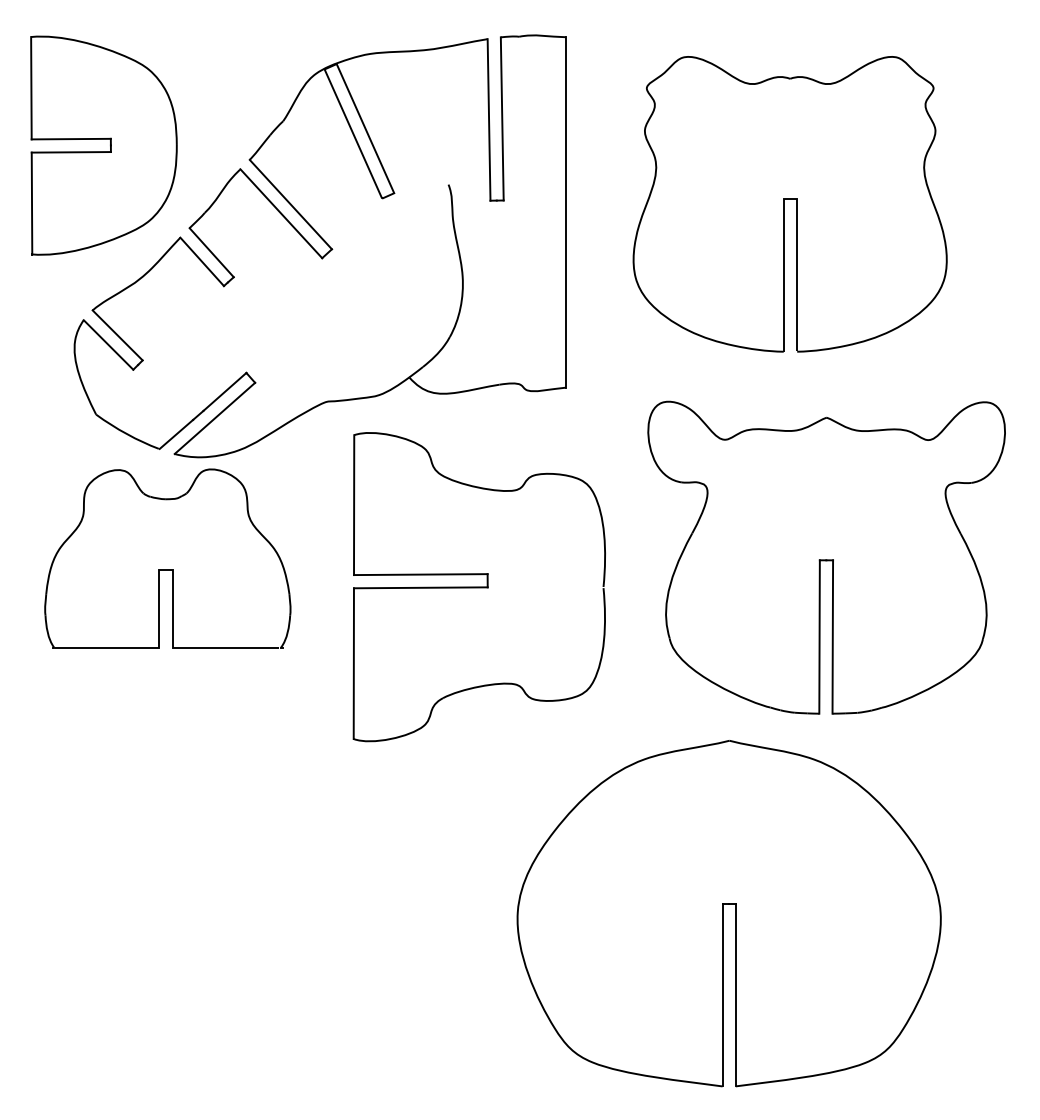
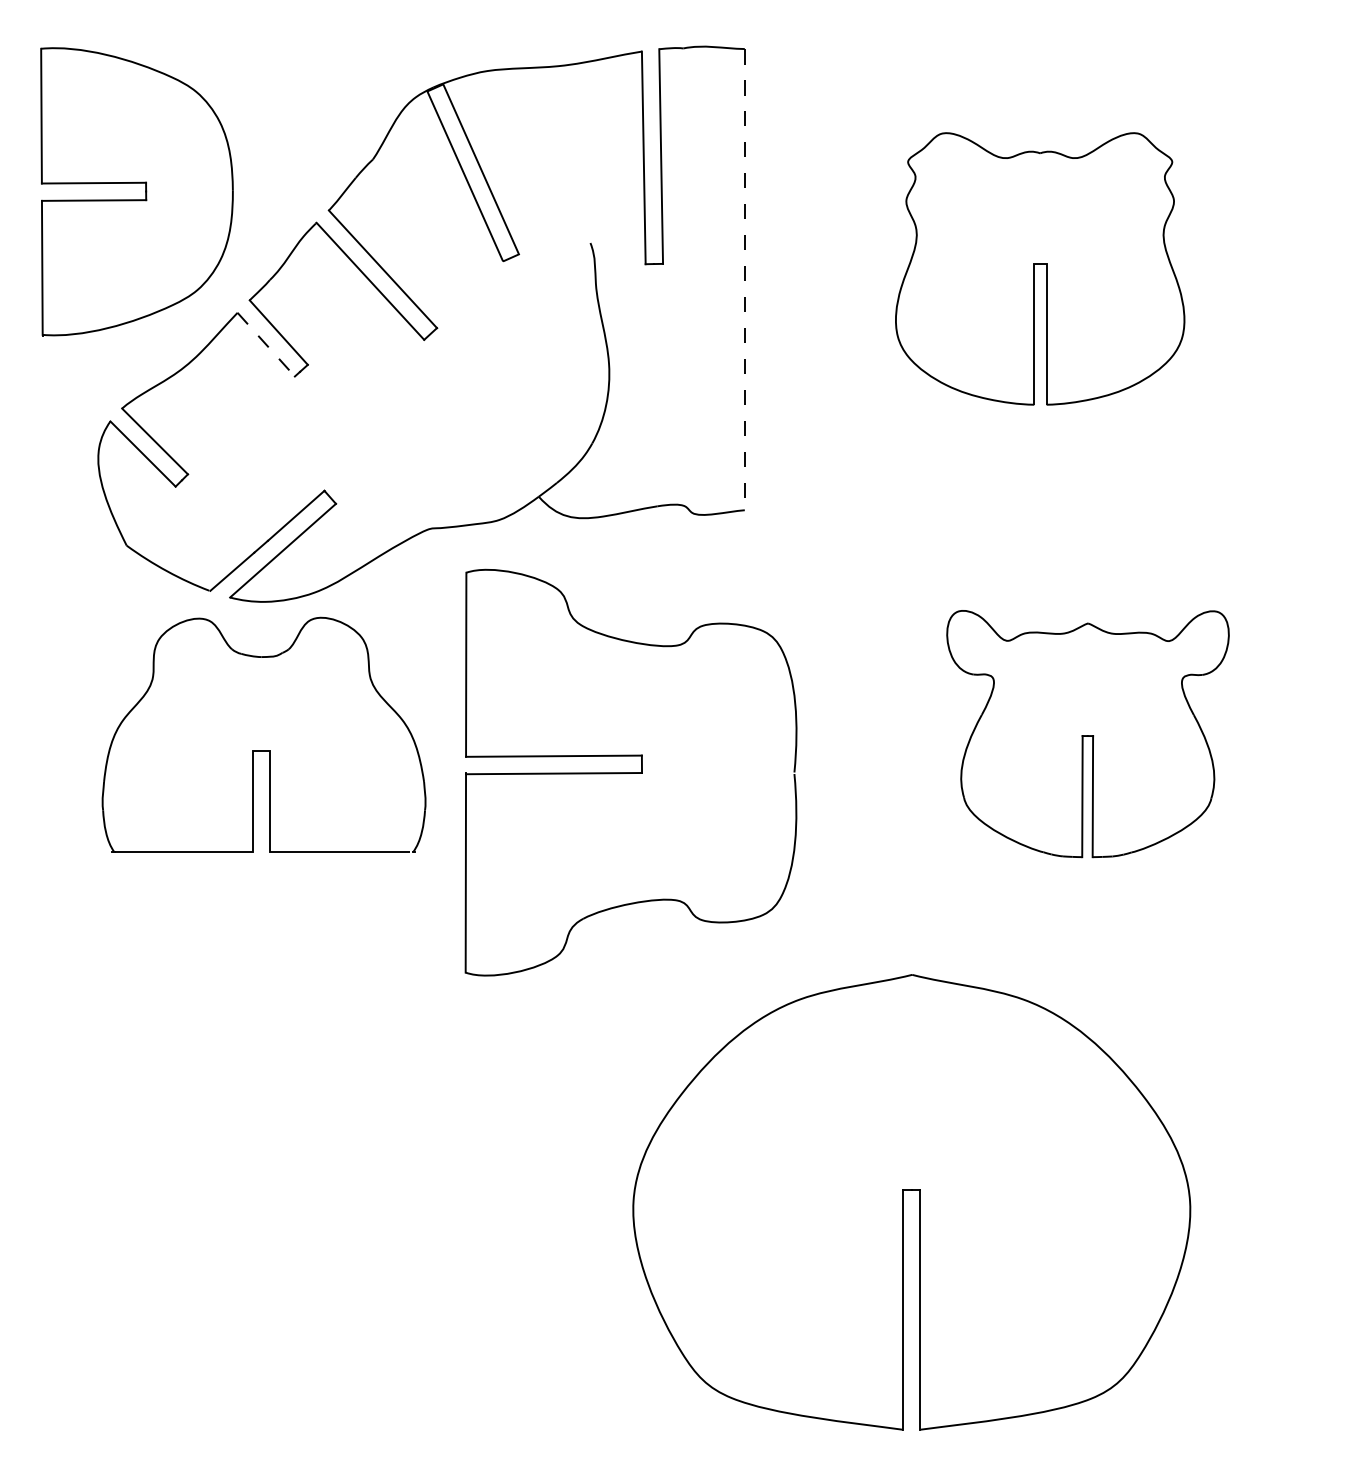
part: (790, 203) -> (1040, 268), size x0.7
line: (565, 212) -> (744, 279), solid -> dashed
line: (202, 261) -> (266, 344), solid -> dashed
part: (826, 557) -> (1087, 733), size x0.6
part: (167, 570) -> (263, 750), moved
part: (722, 913) -> (903, 1202), moved

